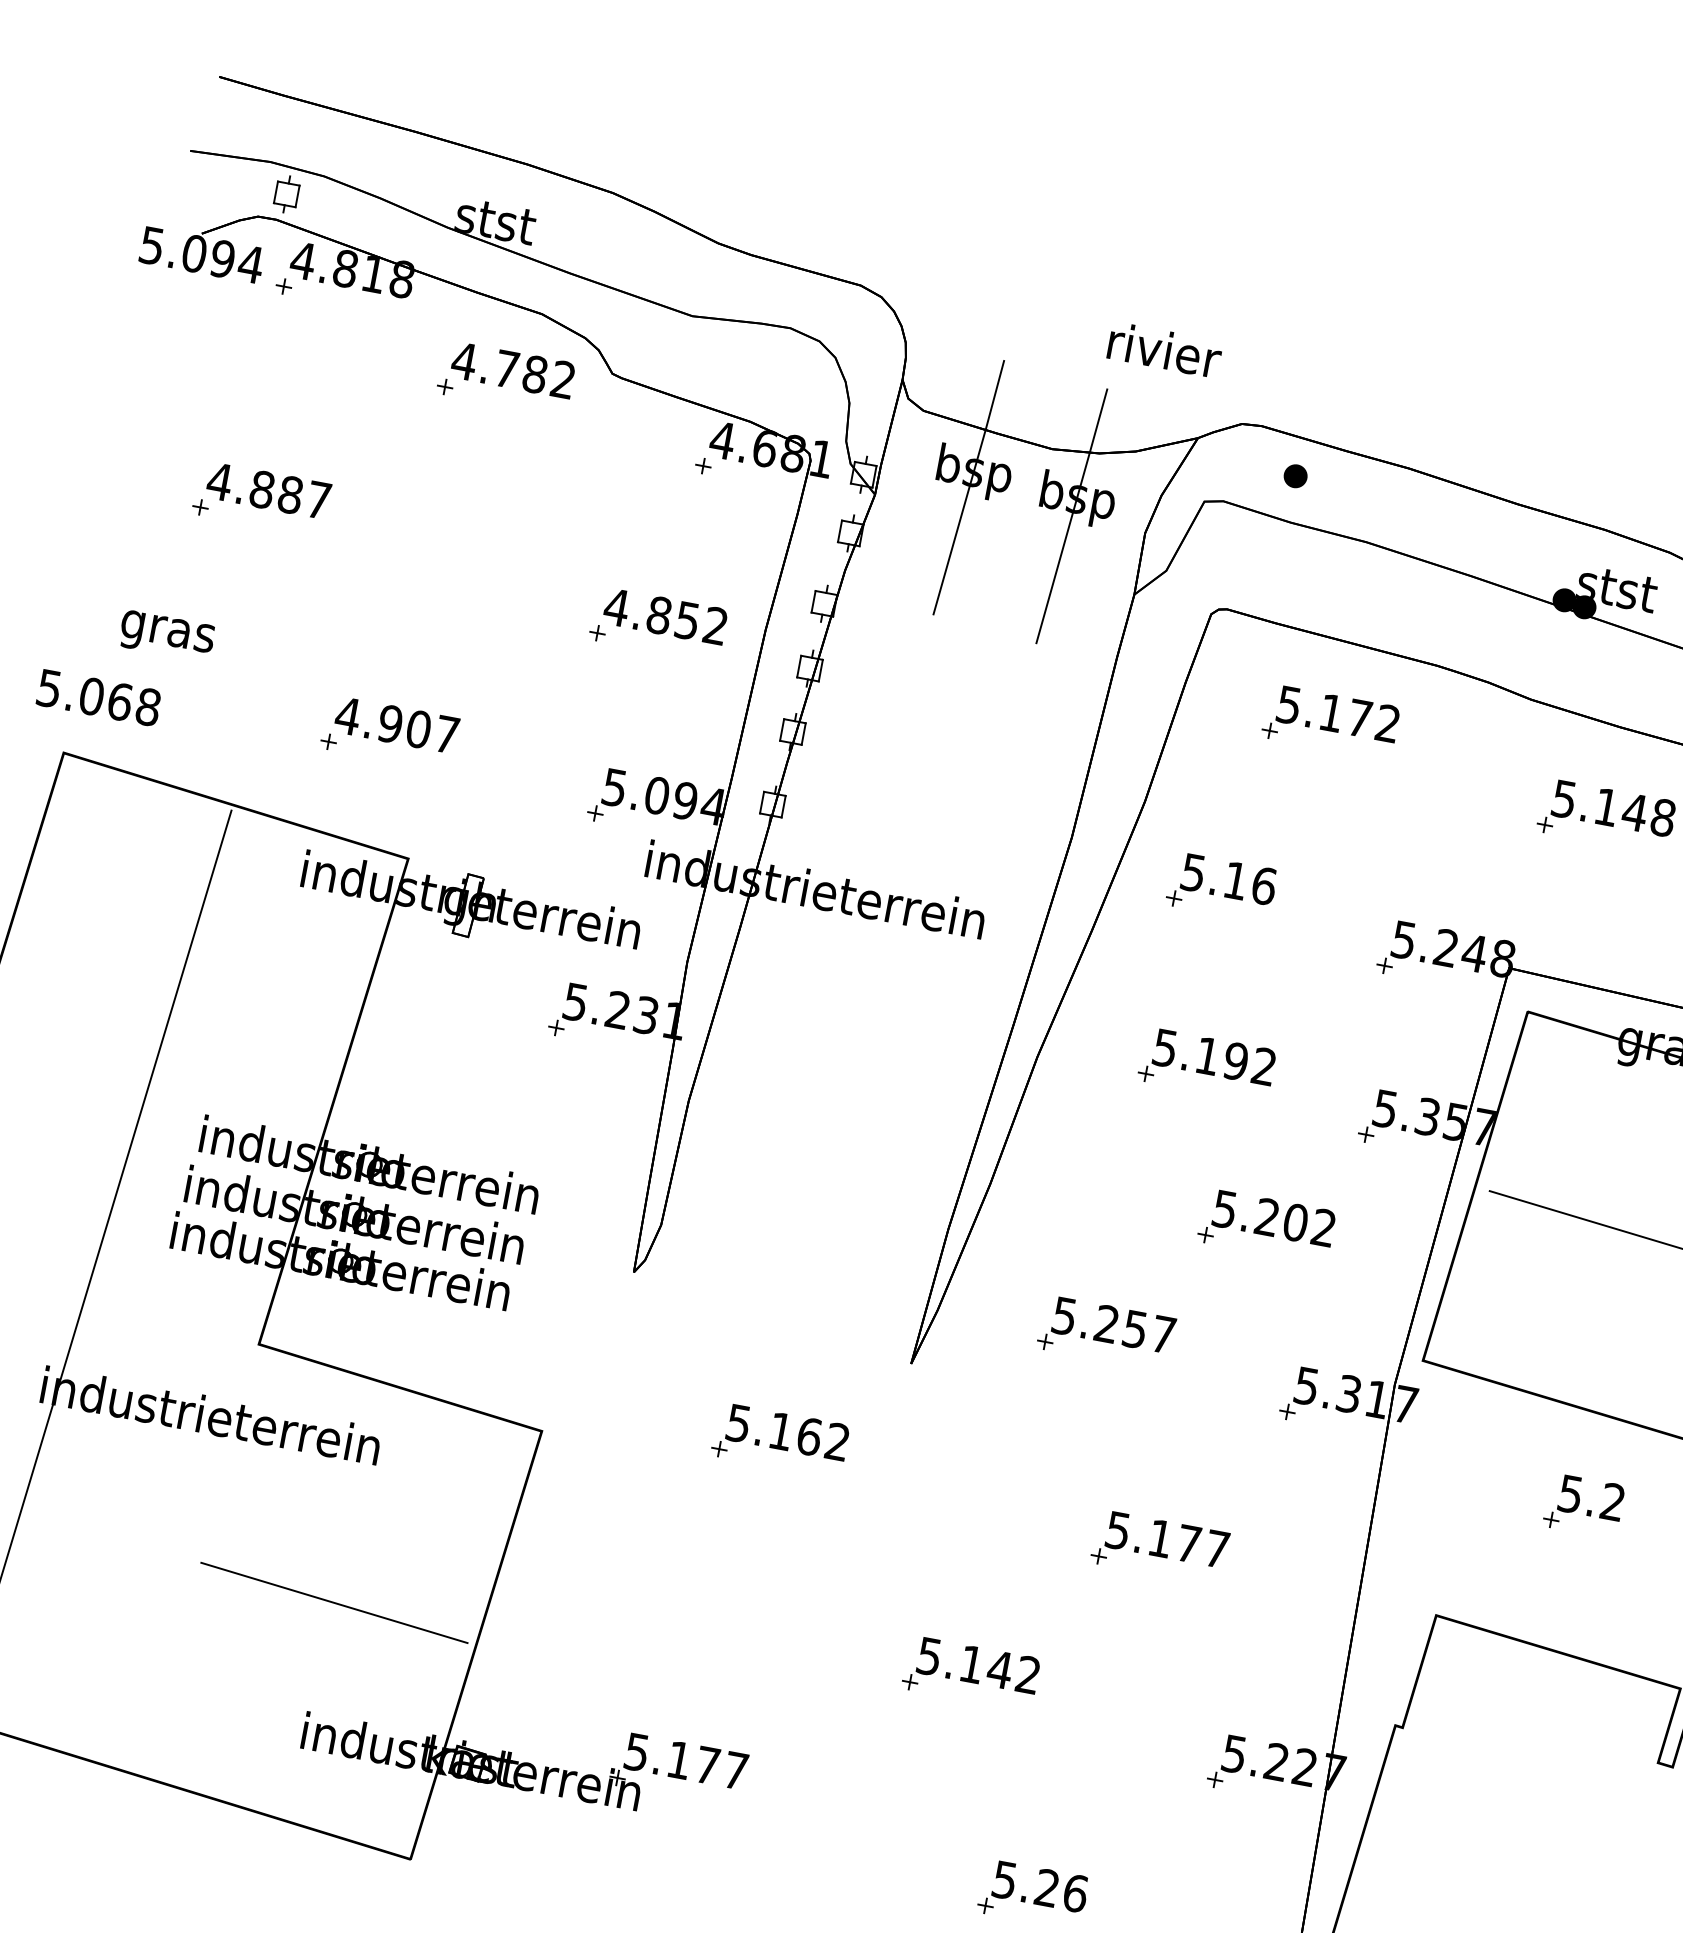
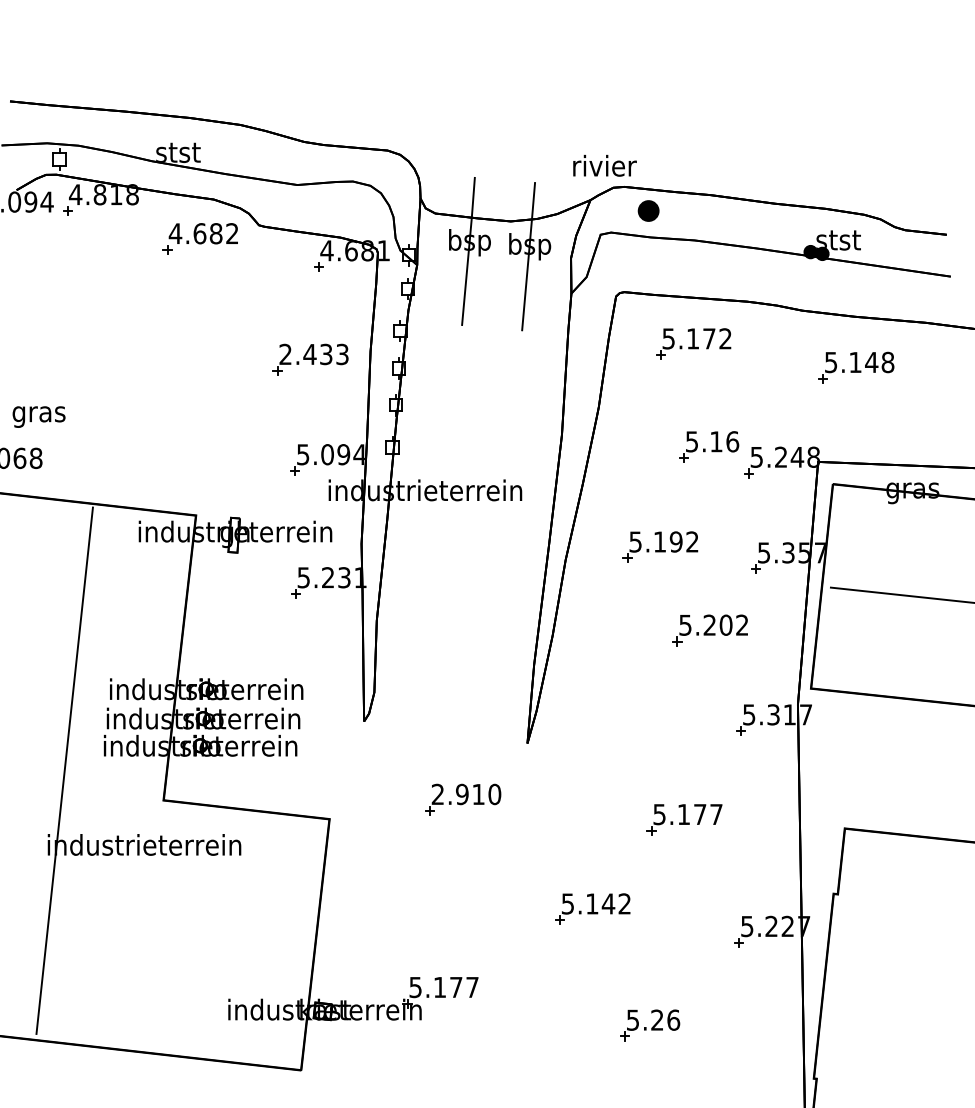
text: (1164, 349) -> (604, 165), moved
text: (506, 368) -> (199, 233), 4.782 -> 4.682
part: (1295, 476) -> (648, 211), size x1.6
part: (262, 497) -> (77, 330), removed
text: (665, 616) -> (313, 354), 4.852 -> 2.433
part: (389, 732) -> (172, 447), removed
part: (1222, 886) -> (709, 446), moved
part: (1106, 1333) -> (632, 706), removed
text: (788, 1432) -> (466, 794), 5.162 -> 2.910
part: (1584, 1506) -> (915, 752), removed
line: (334, 1602) -> (232, 935), removed

